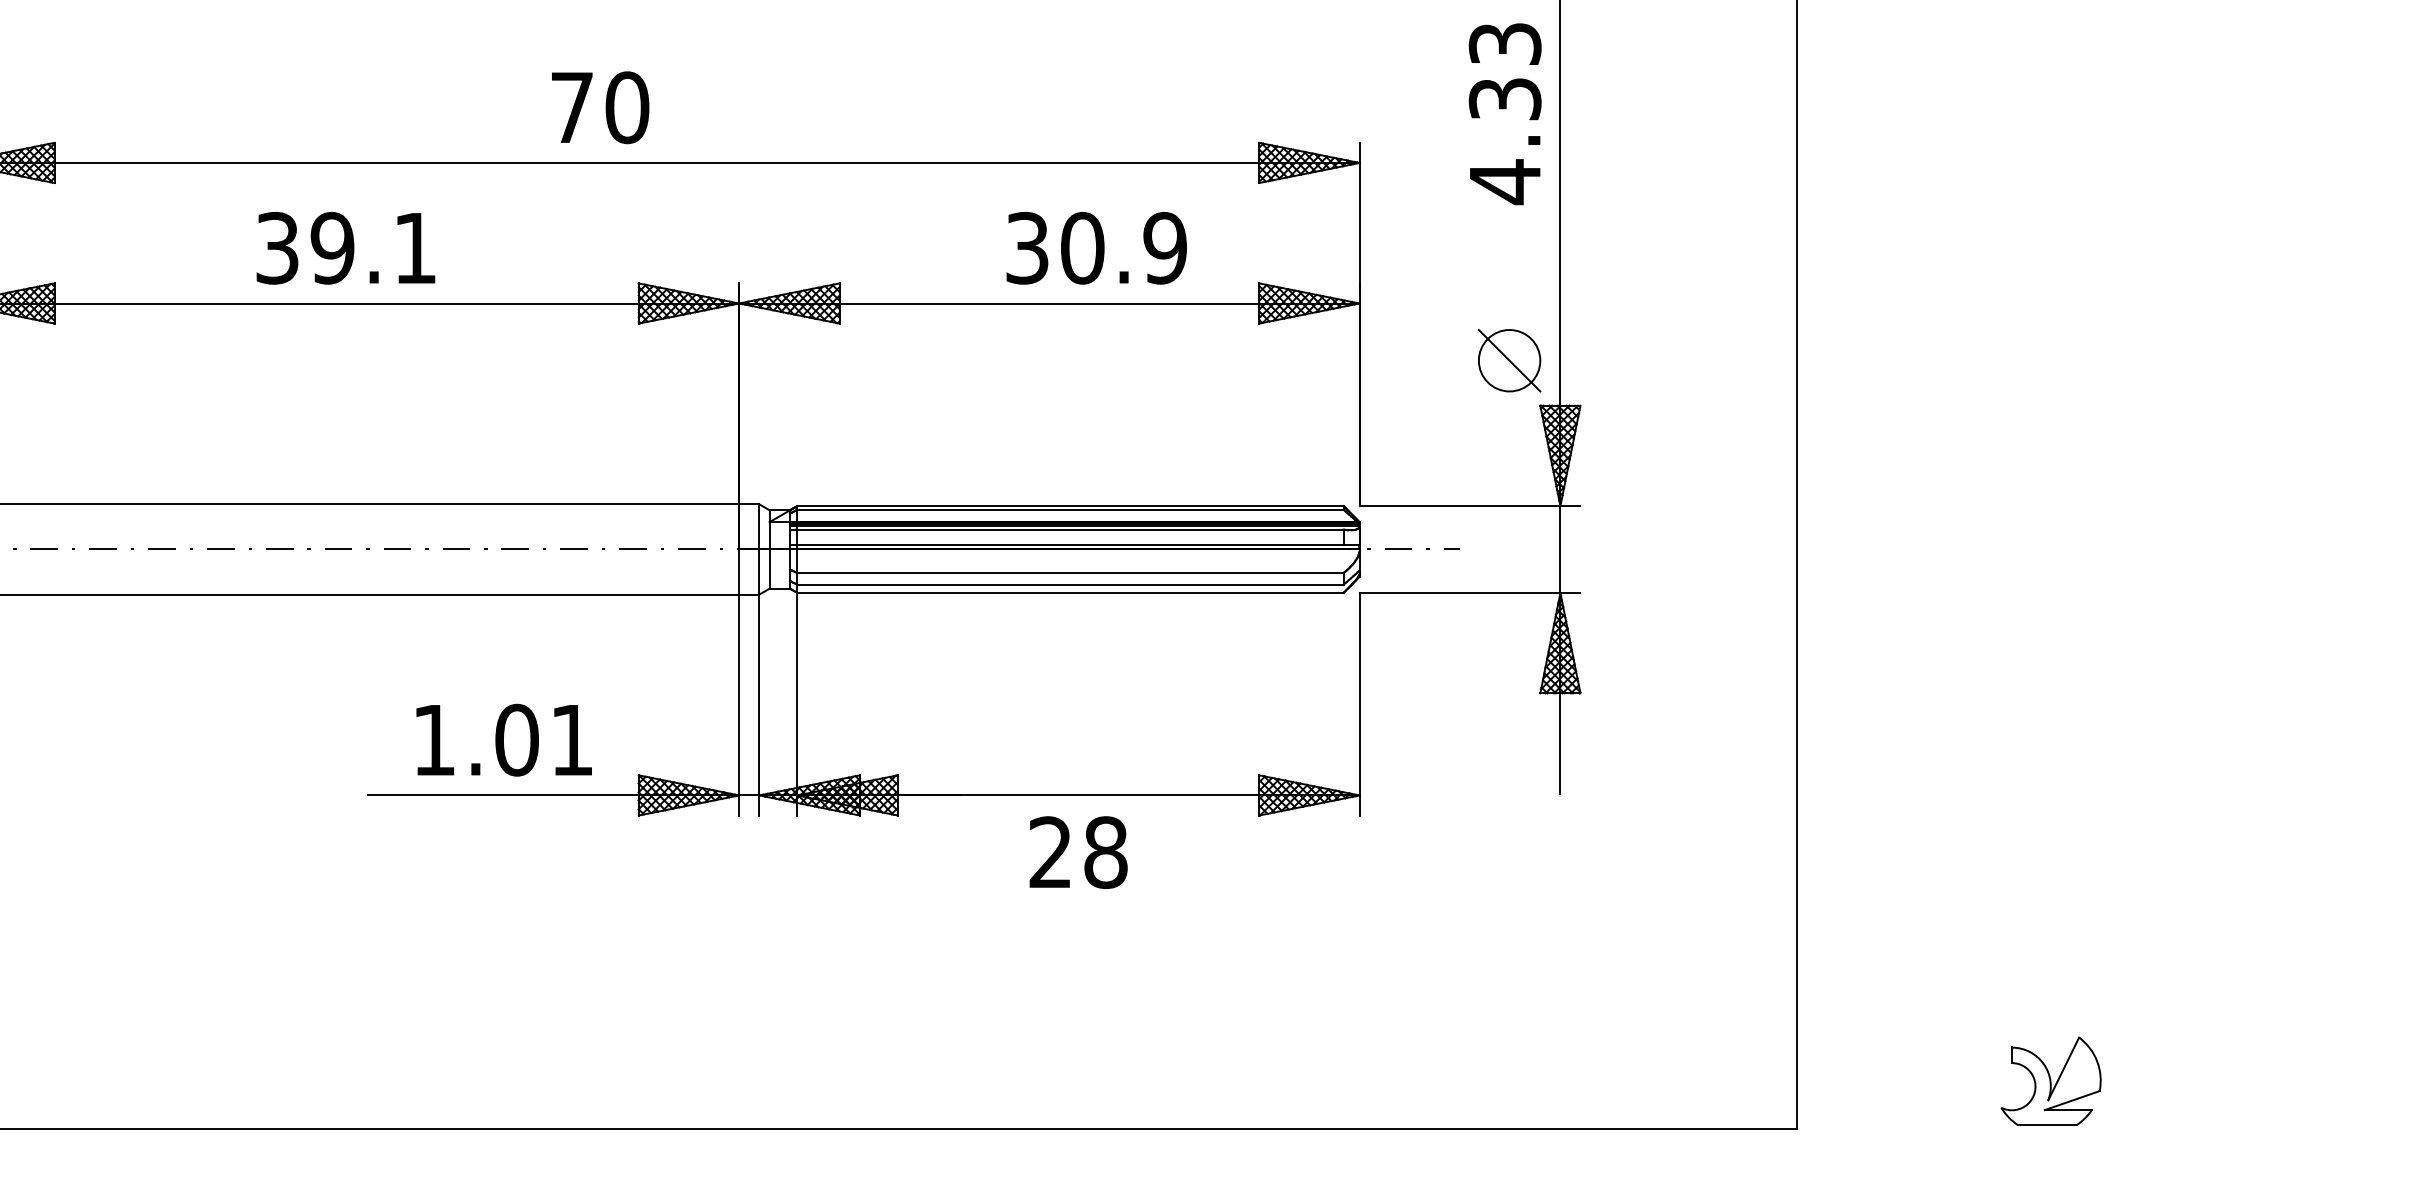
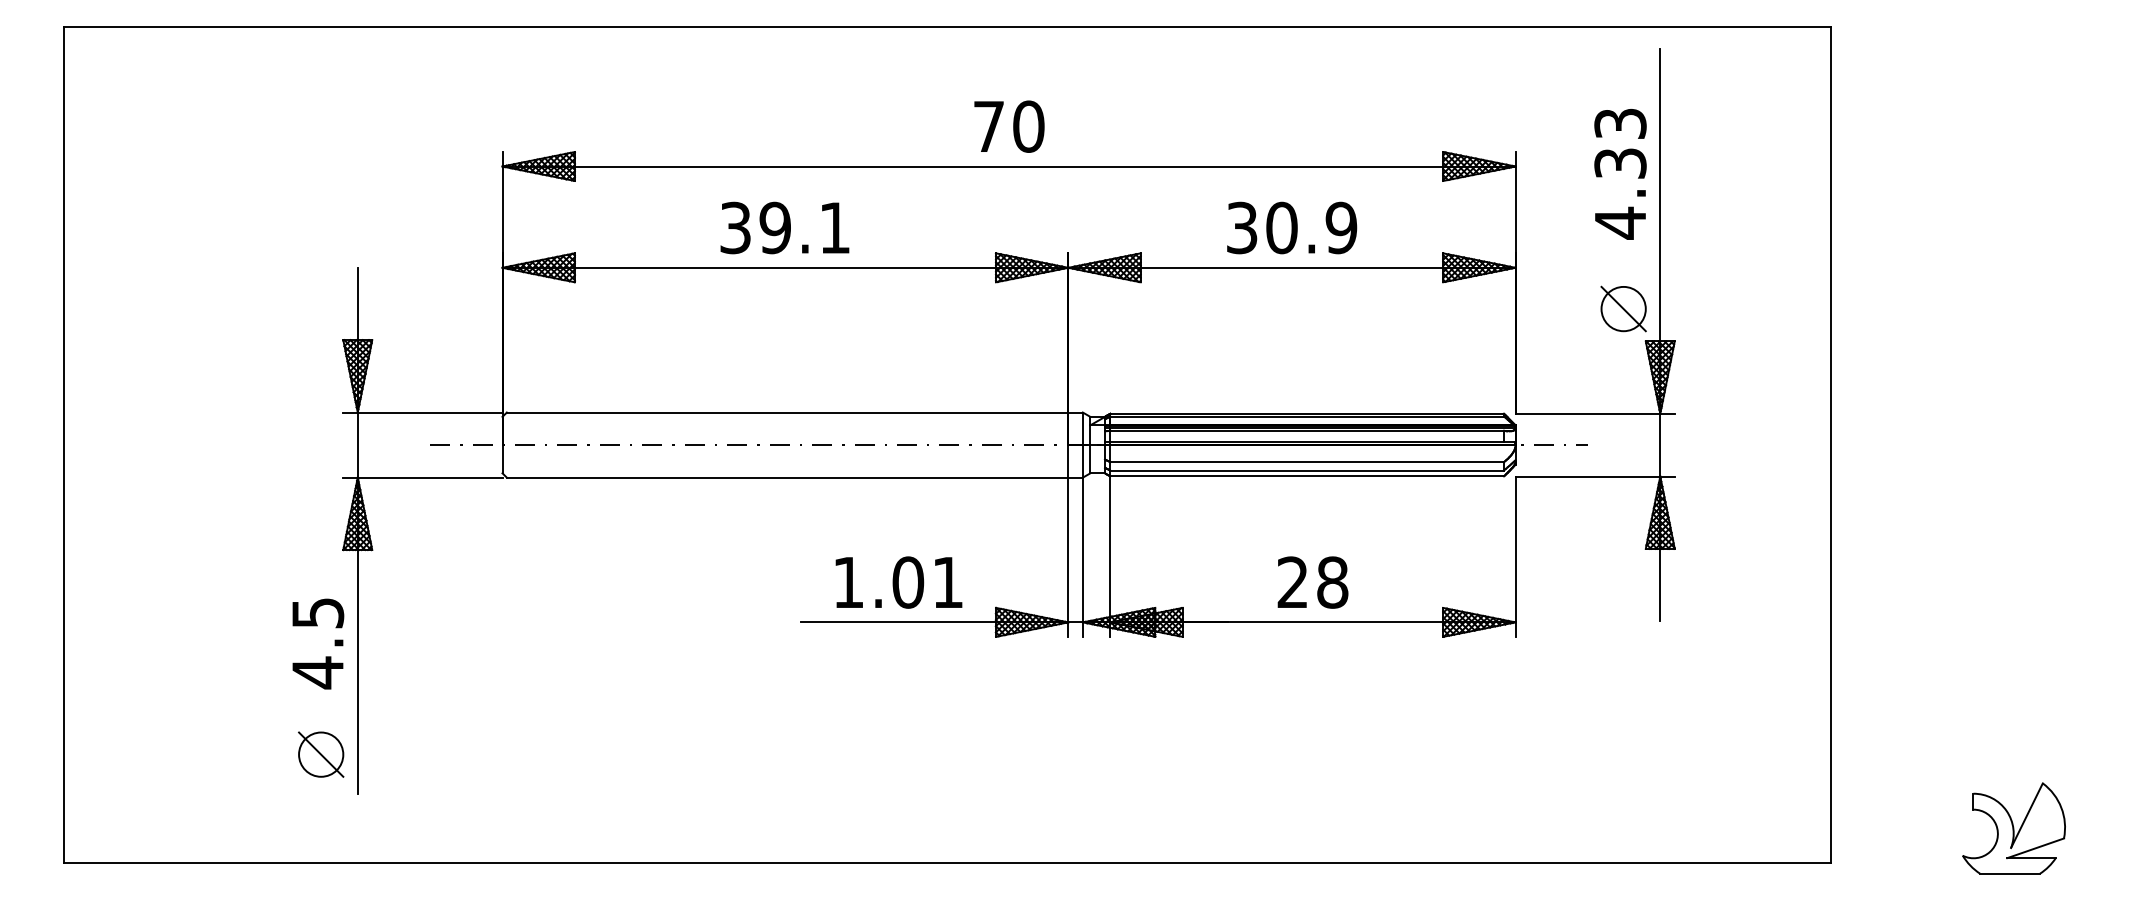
text: (600, 107) -> (1009, 126), moved
text: (1505, 114) -> (1620, 174), moved
text: (1097, 247) -> (1292, 227), moved
text: (1077, 852) -> (1312, 582), moved
part: (2050, 1081) -> (2013, 828), size x1.43

